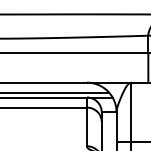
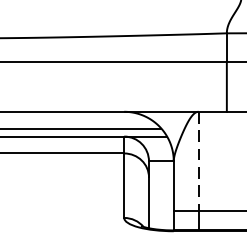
line: (131, 112) -> (198, 161), solid -> dashed

